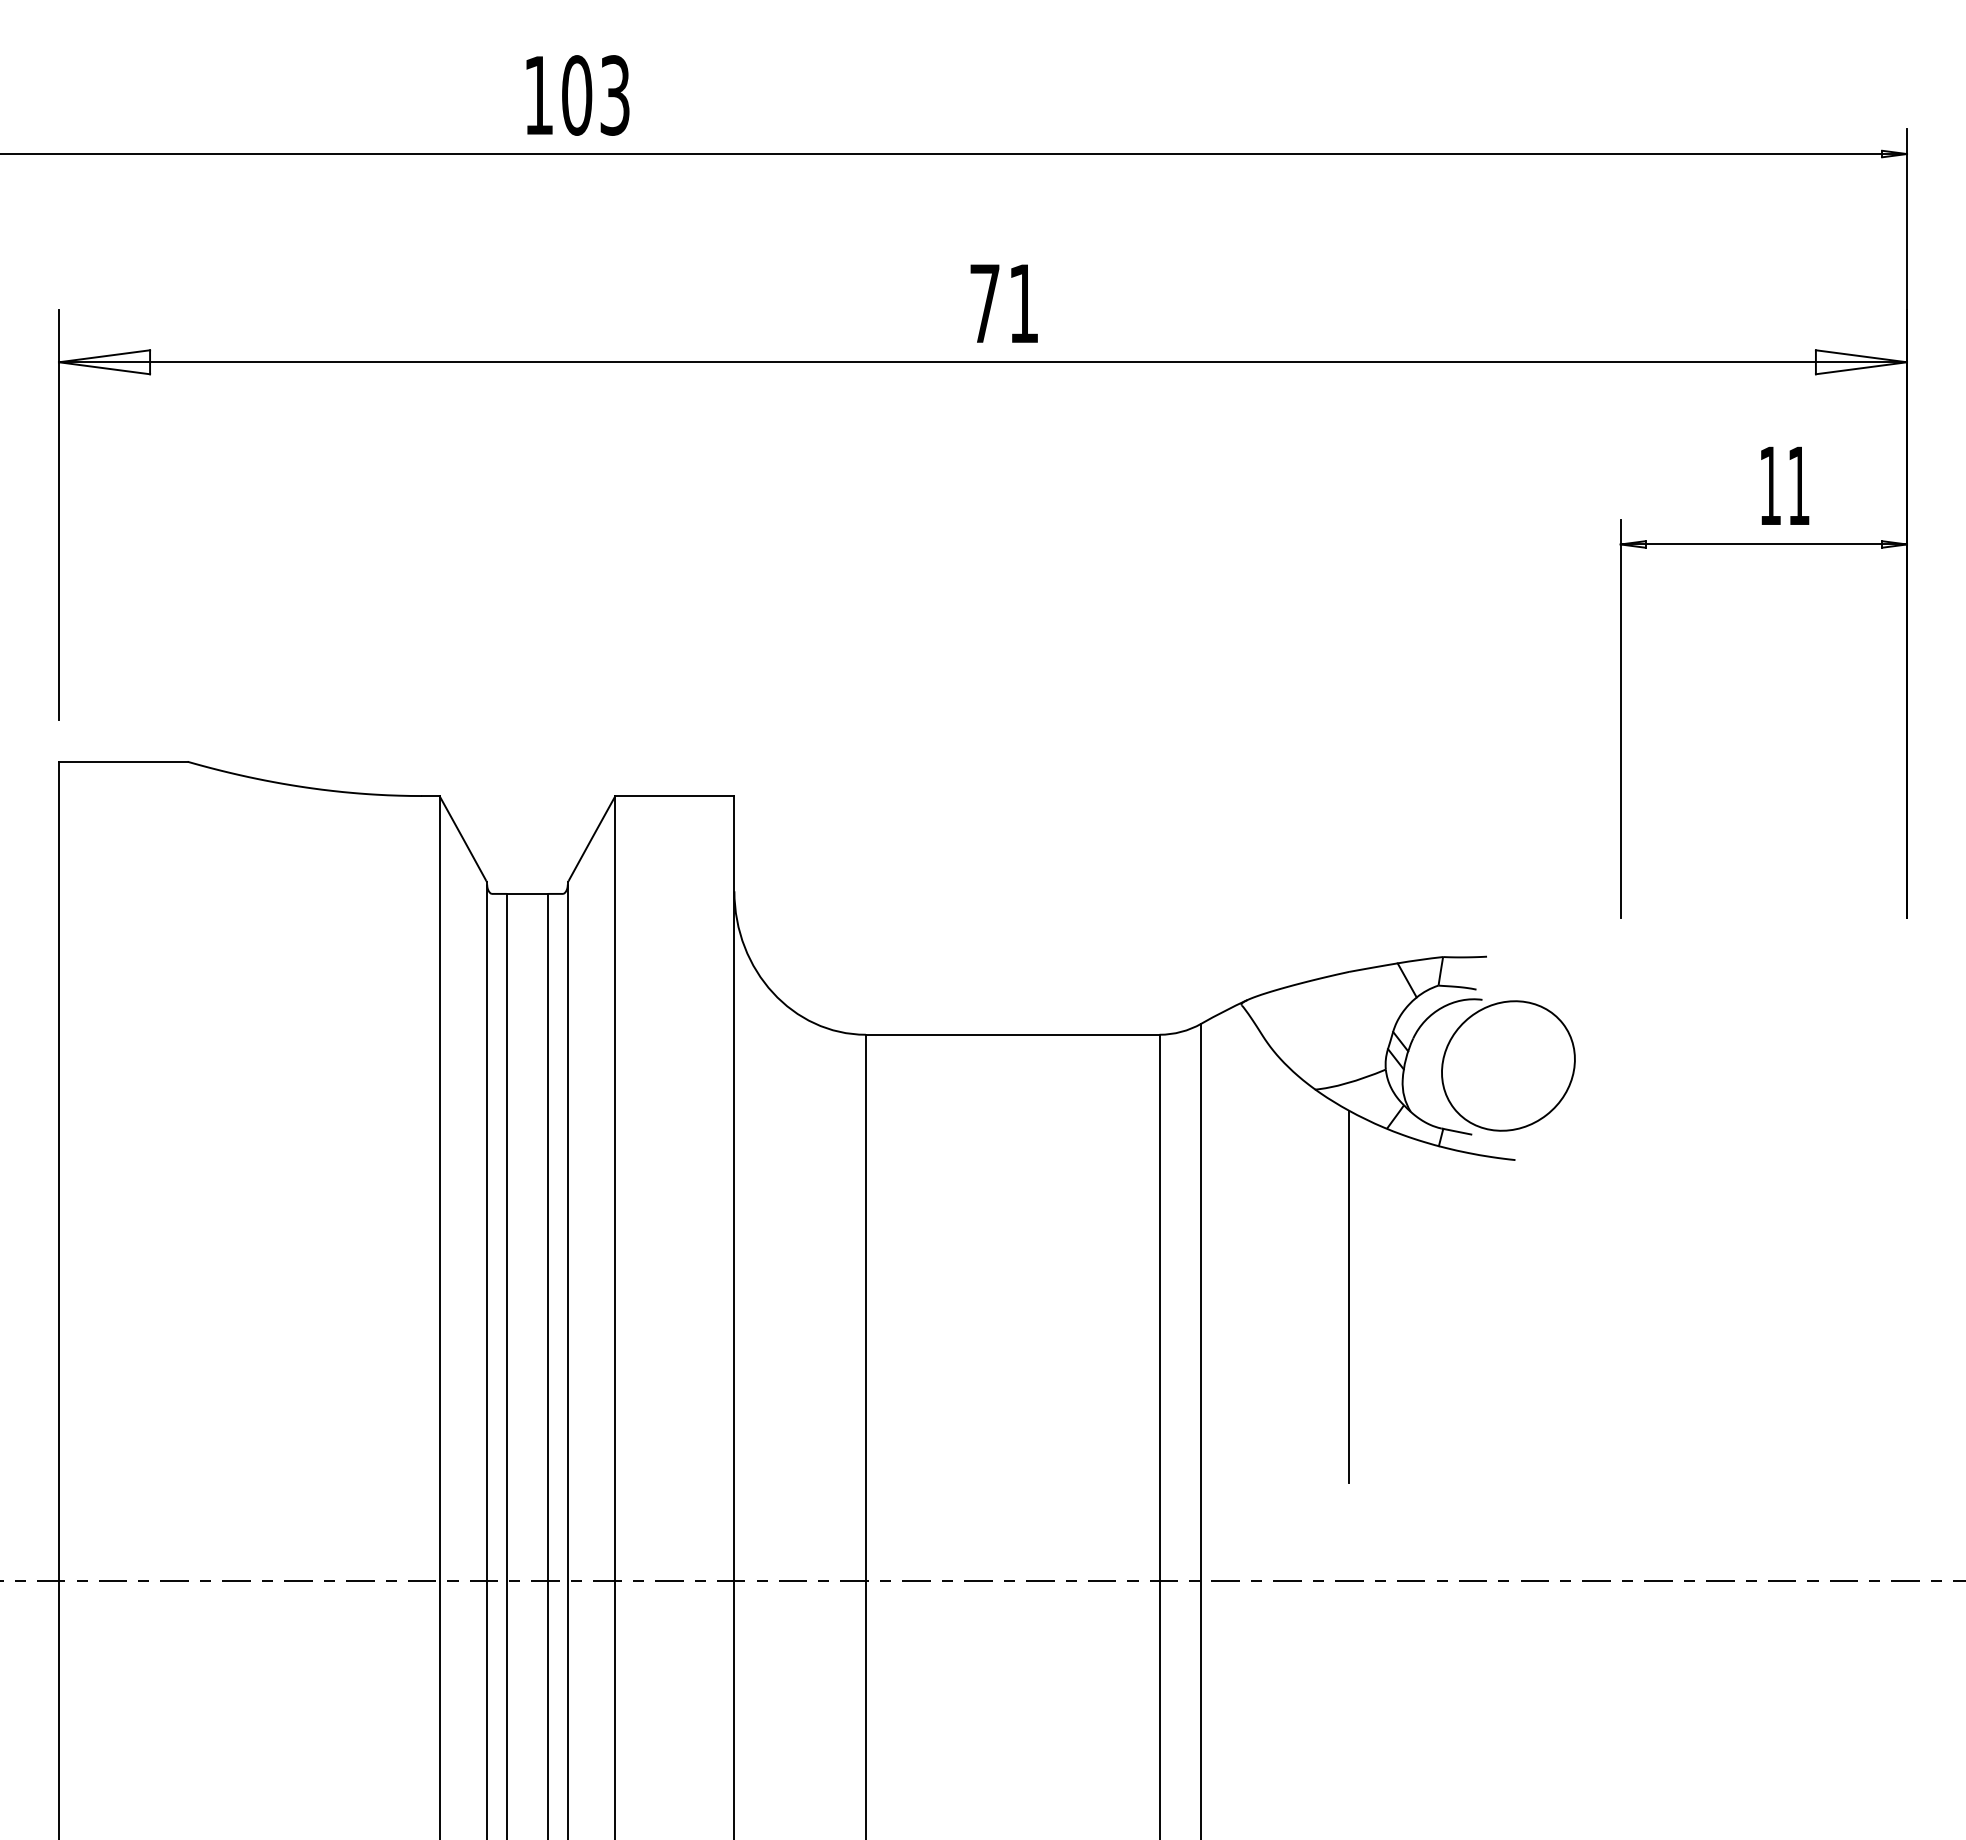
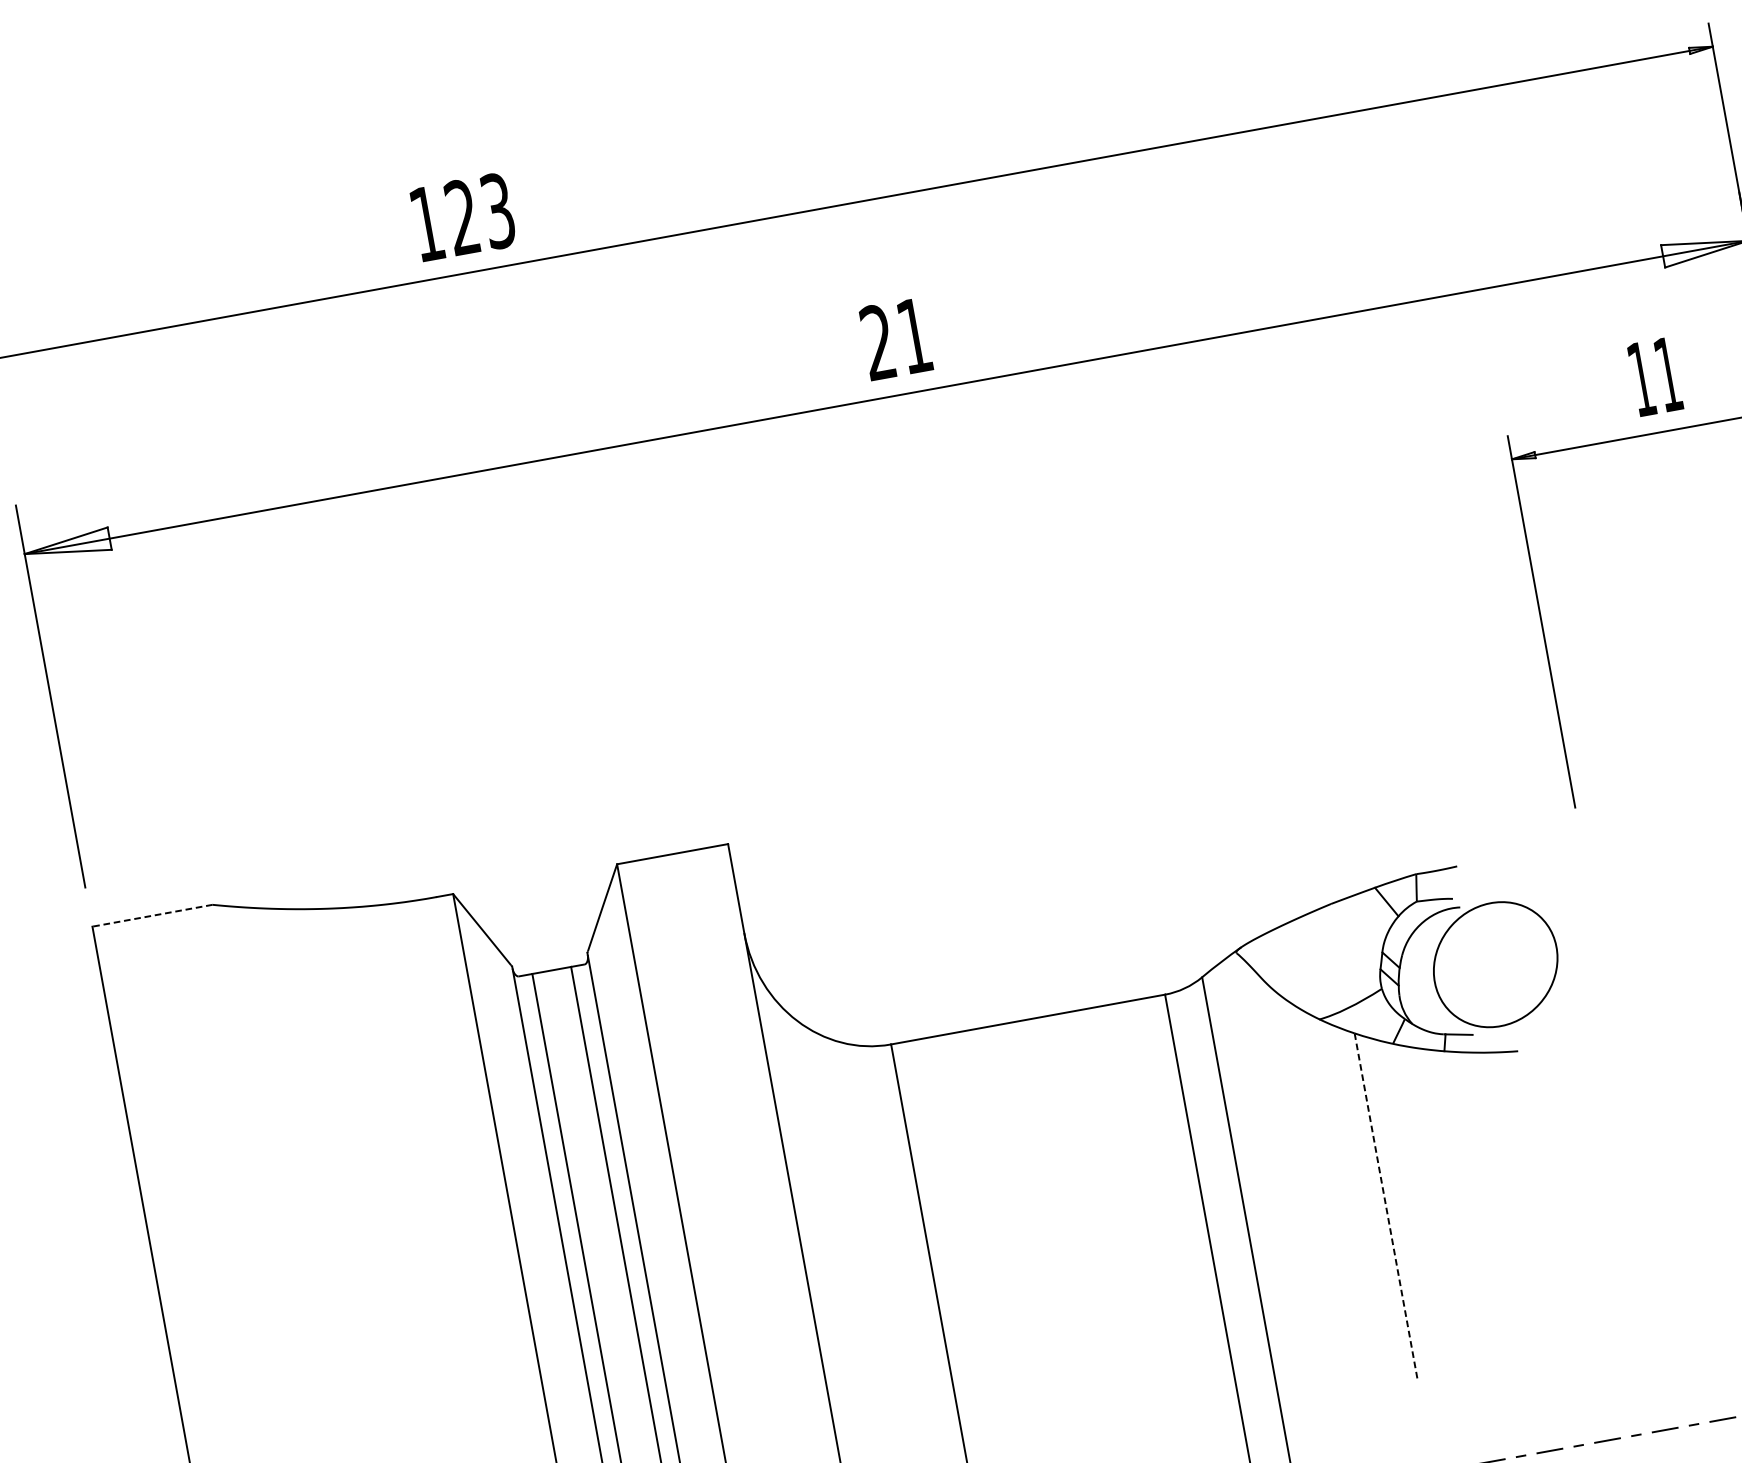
text: (577, 95) -> (463, 217), 103 -> 123
text: (984, 302) -> (877, 341), 71 -> 21
line: (122, 761) -> (151, 915), solid -> dashed
line: (1349, 1297) -> (1386, 1207), solid -> dashed

